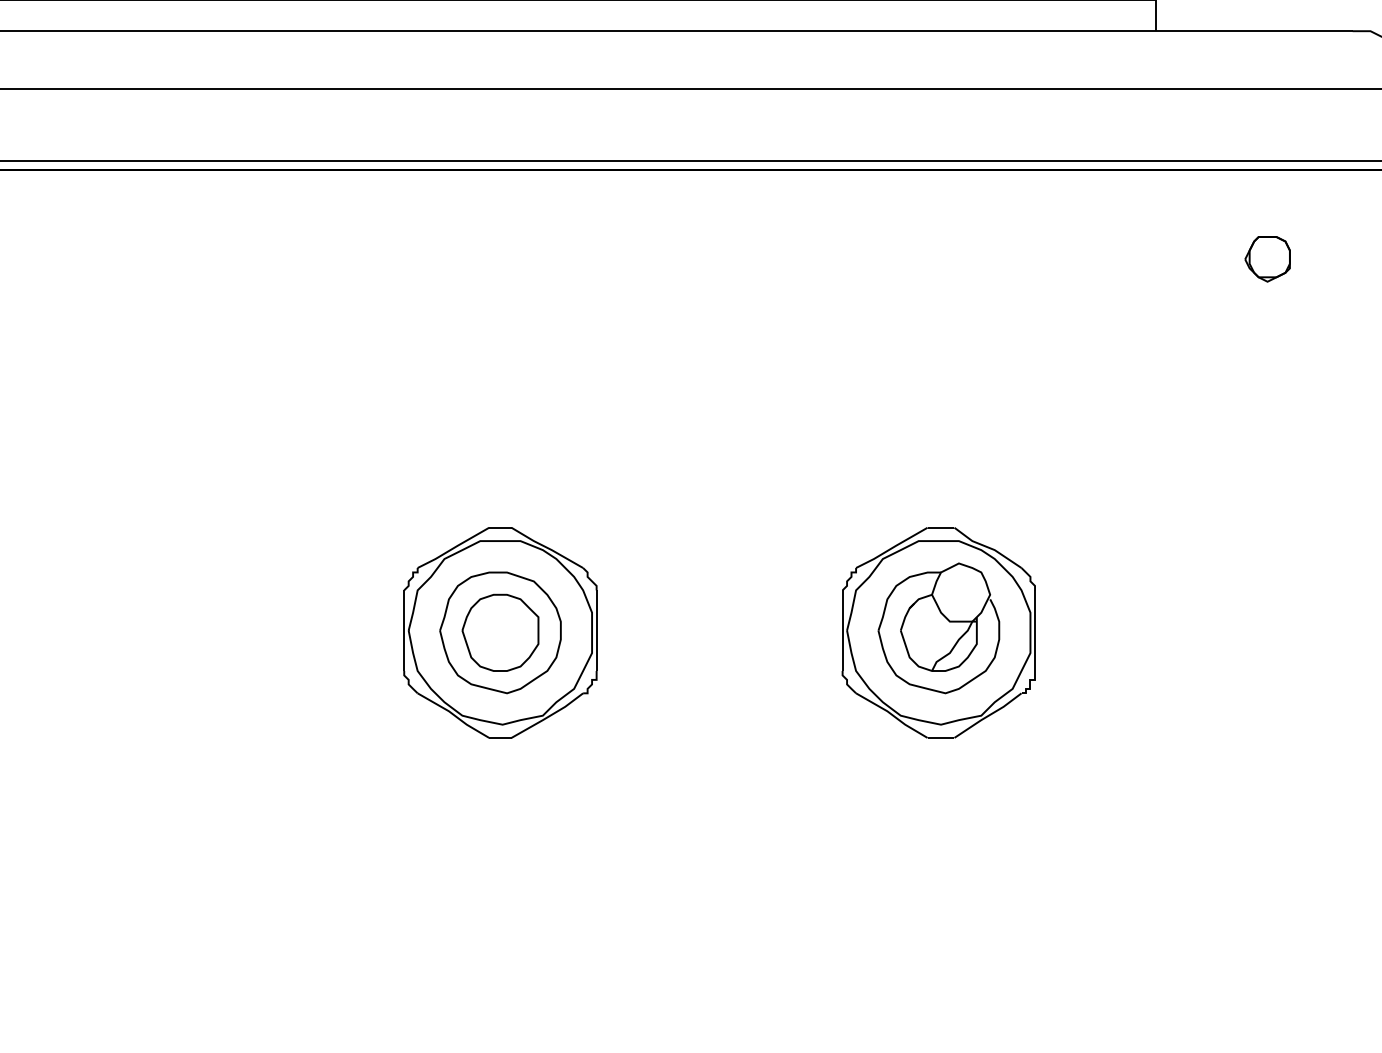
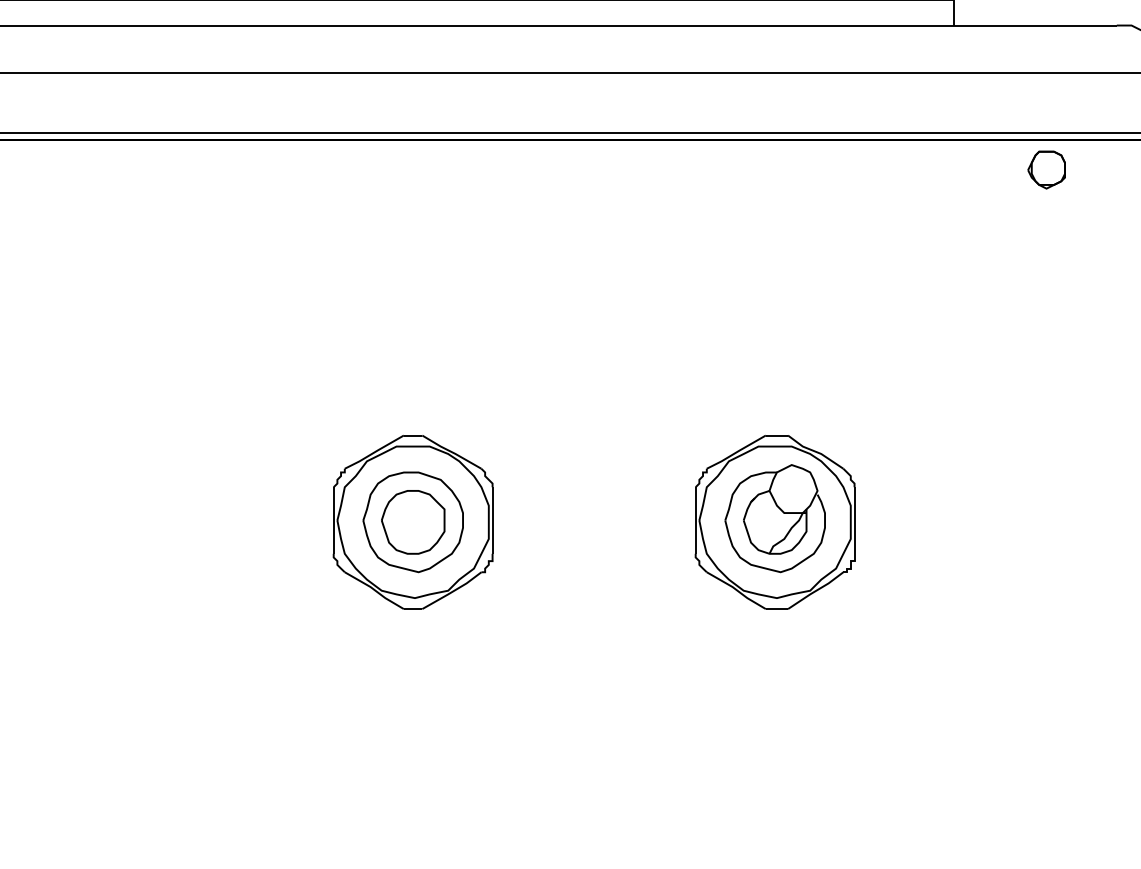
part: (1267, 259) -> (1046, 170), moved

